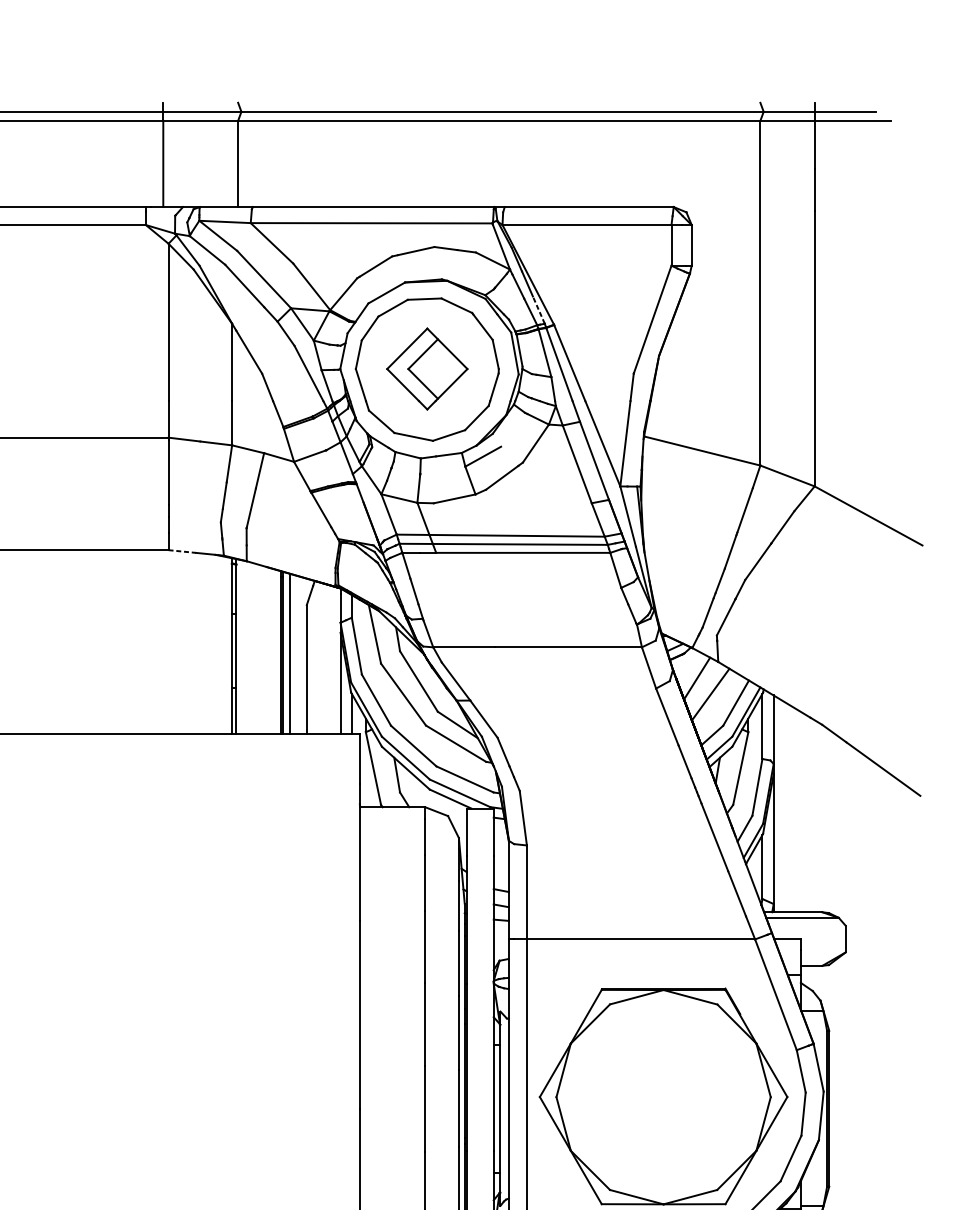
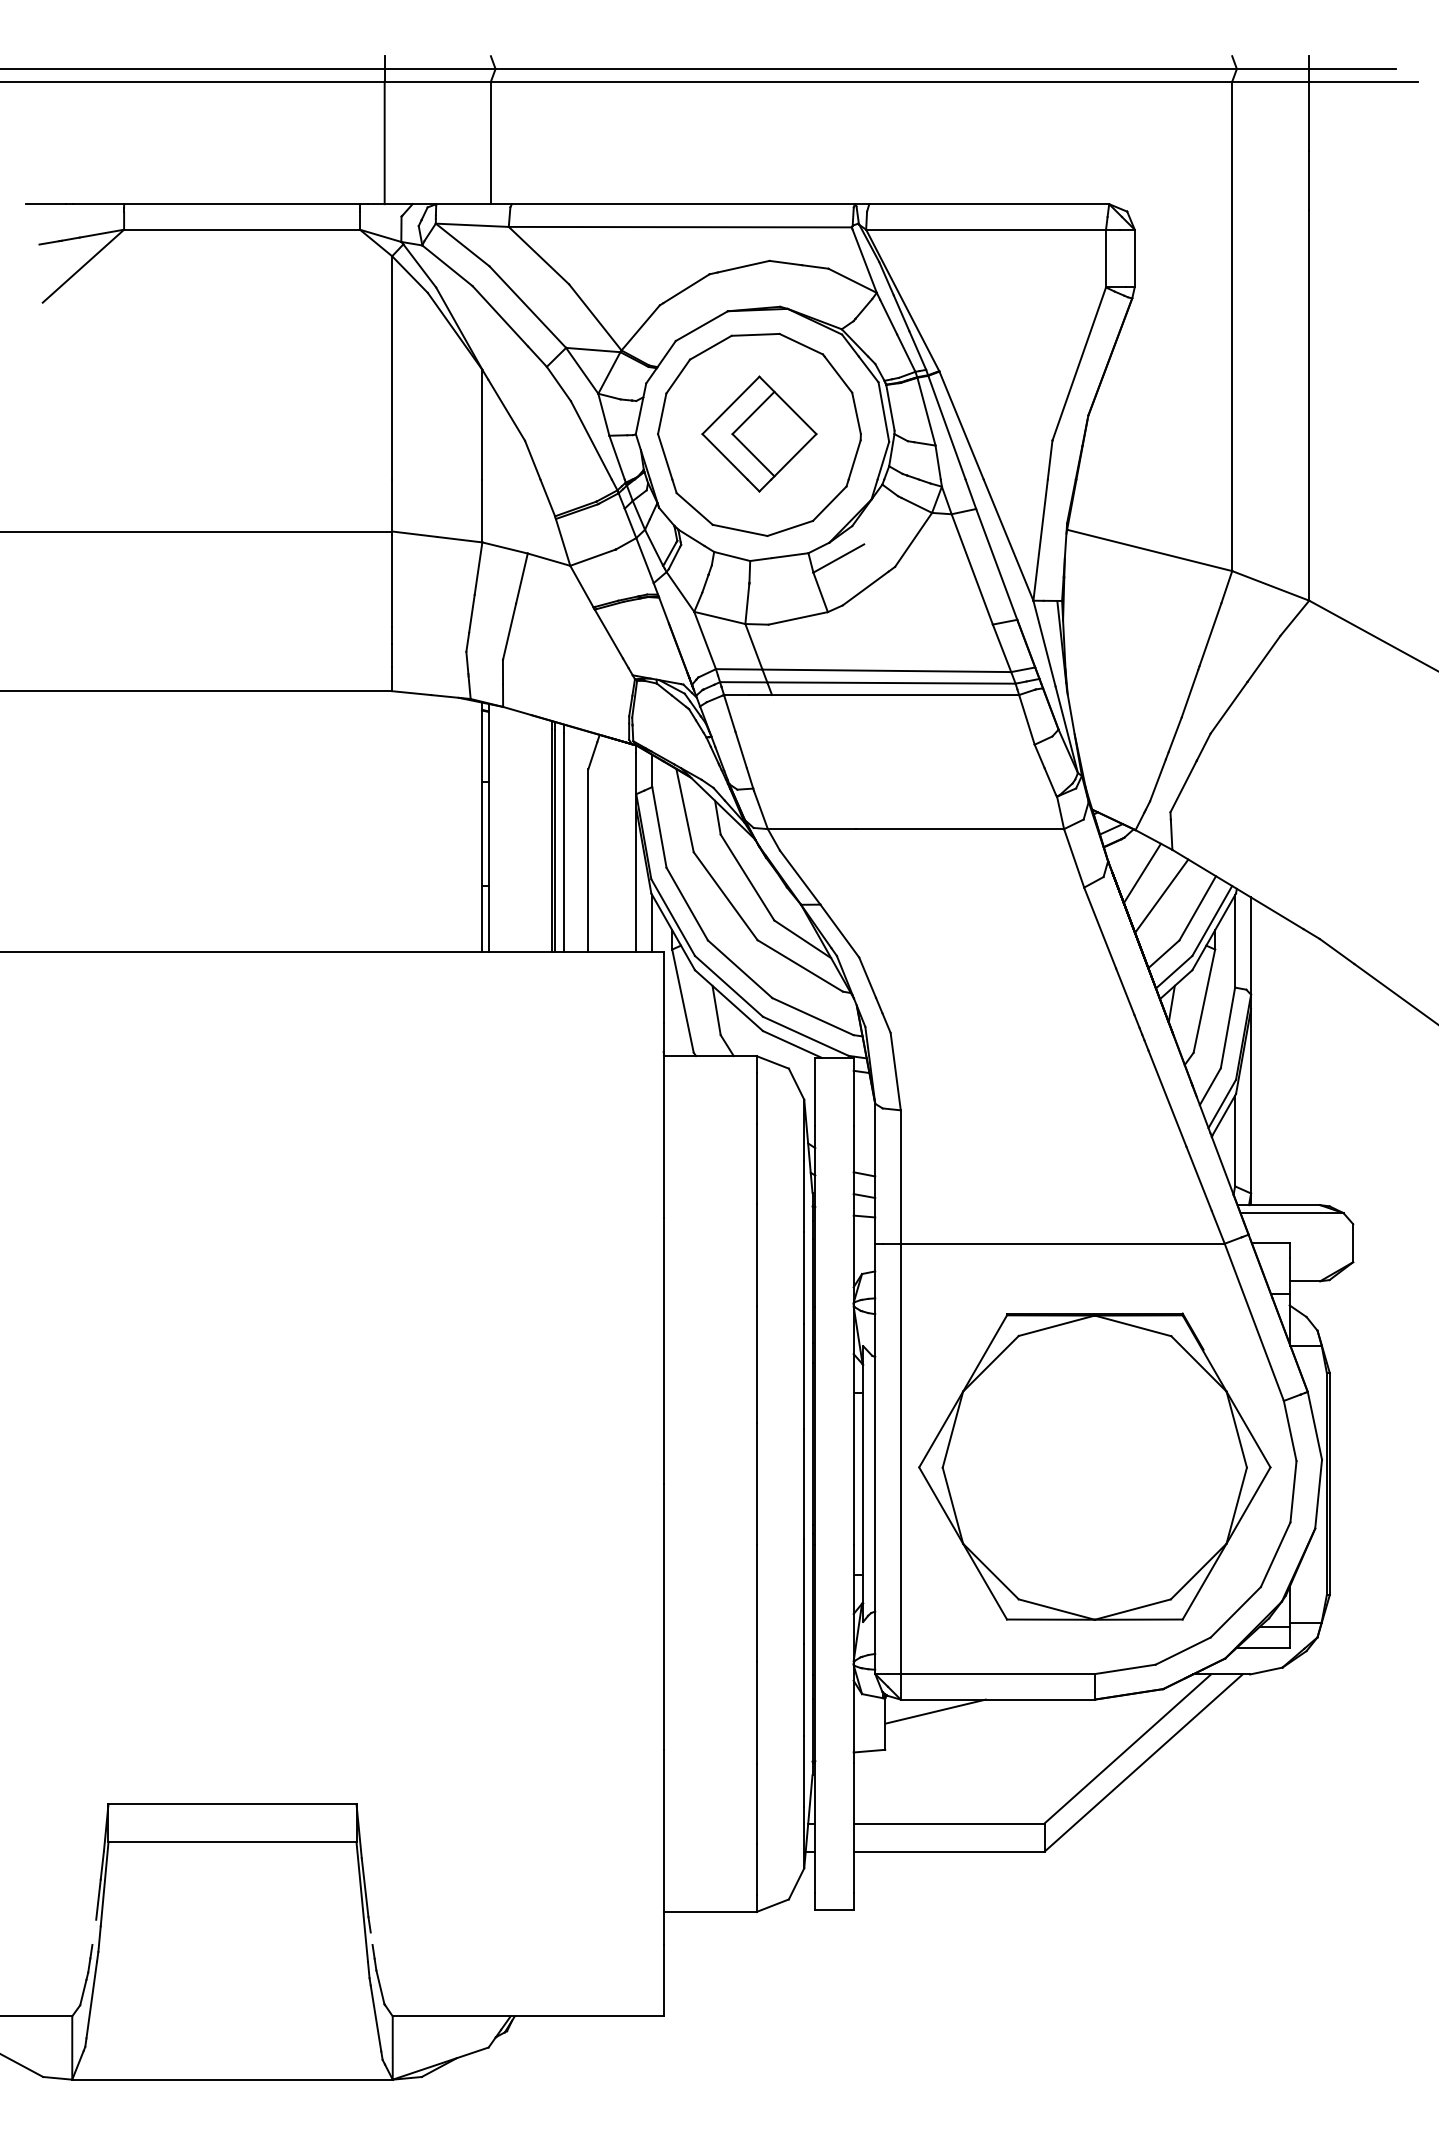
line: (538, 310) -> (917, 350), dashed -> solid
line: (182, 551) -> (411, 693), dashed -> solid

